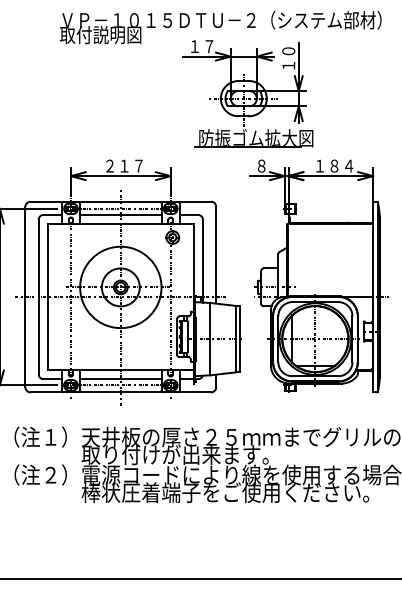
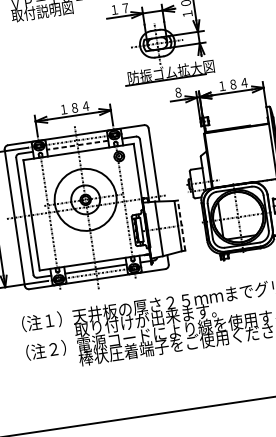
text: (124, 165) -> (74, 107), ２１７ -> １８４
line: (120, 215) -> (77, 145), solid -> dashed
line: (240, 338) -> (181, 225), solid -> dashed

